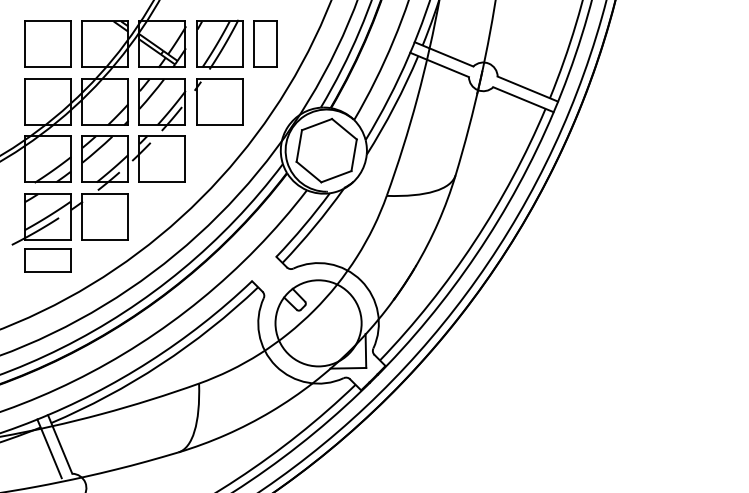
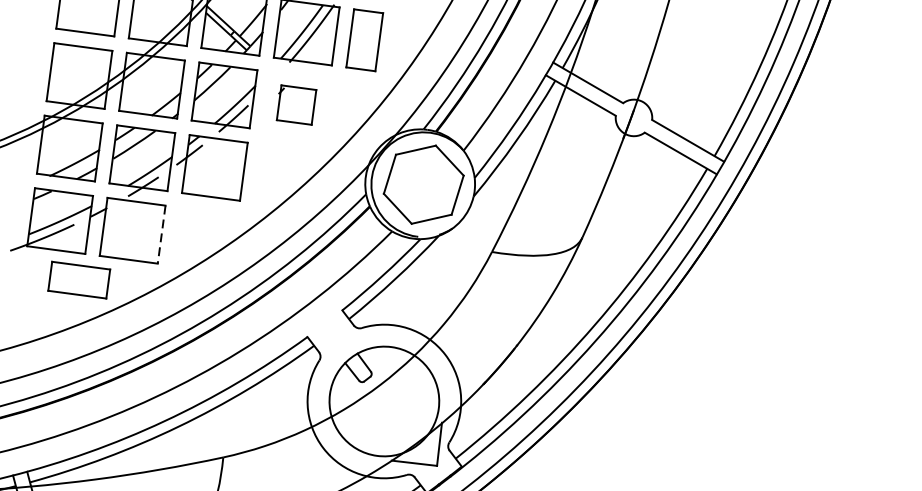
part: (218, 101) -> (295, 104), size x0.6
line: (128, 216) -> (162, 234), solid -> dashed
part: (47, 260) -> (79, 279), moved

